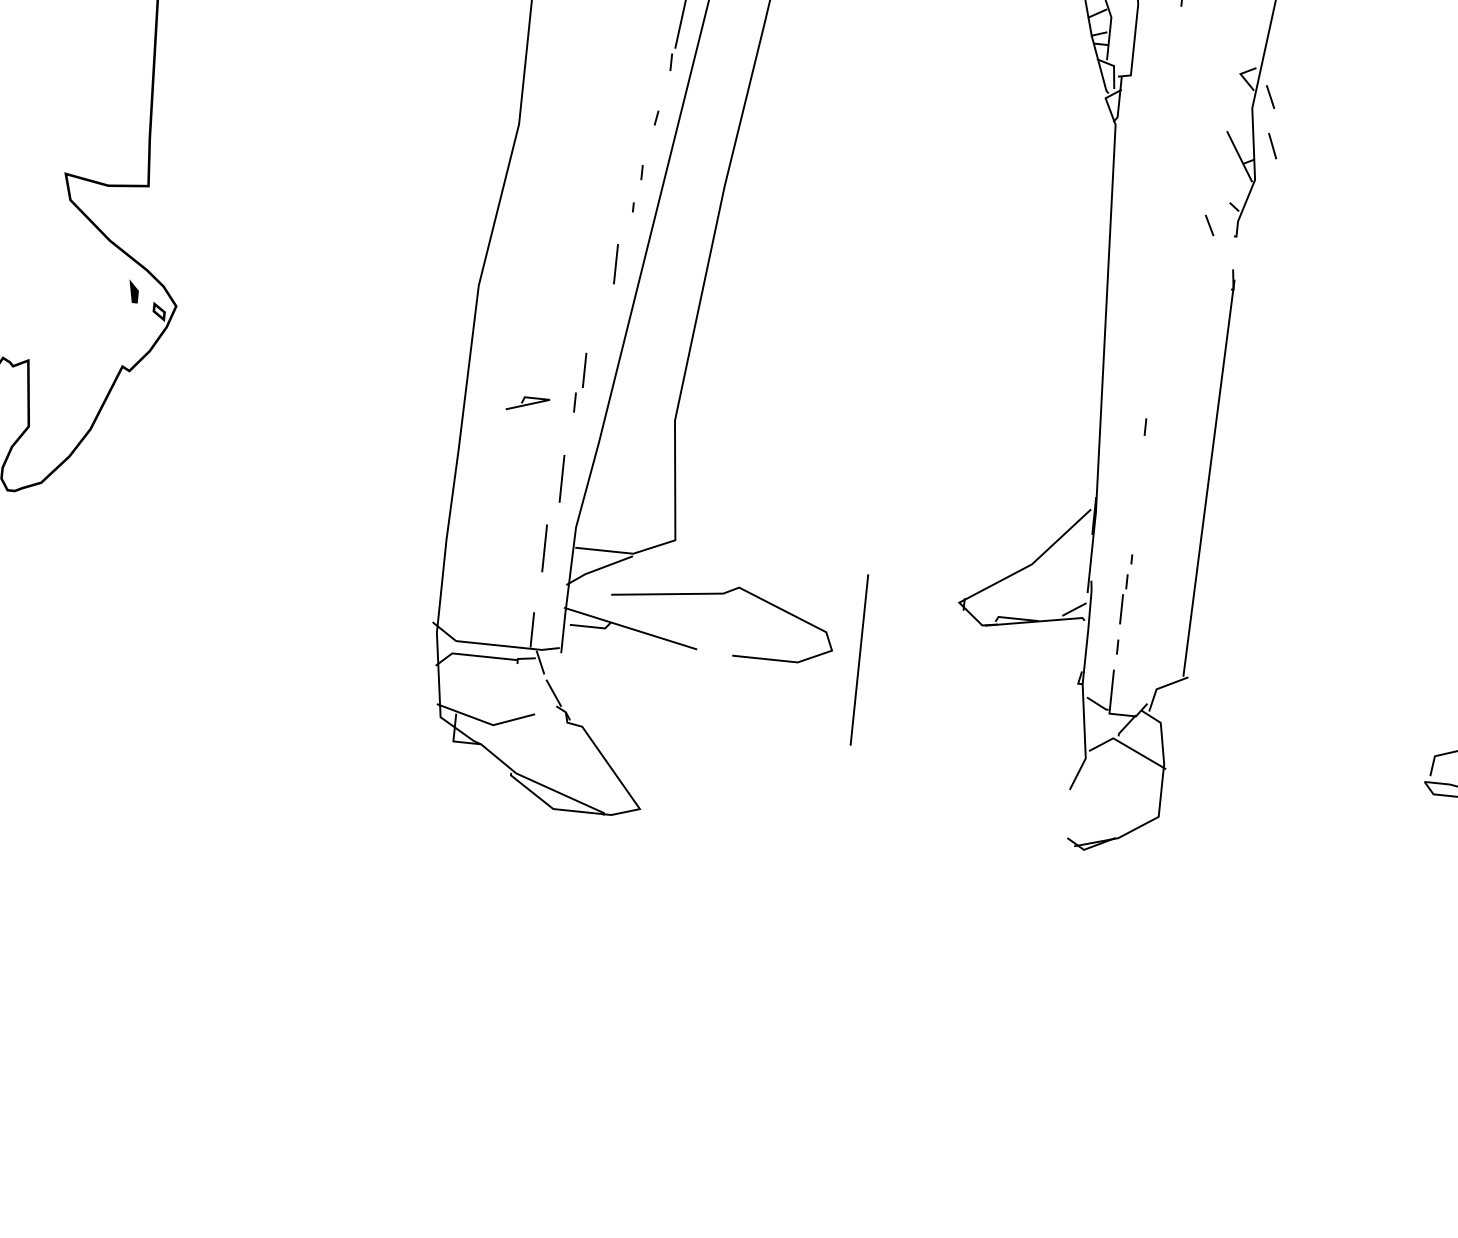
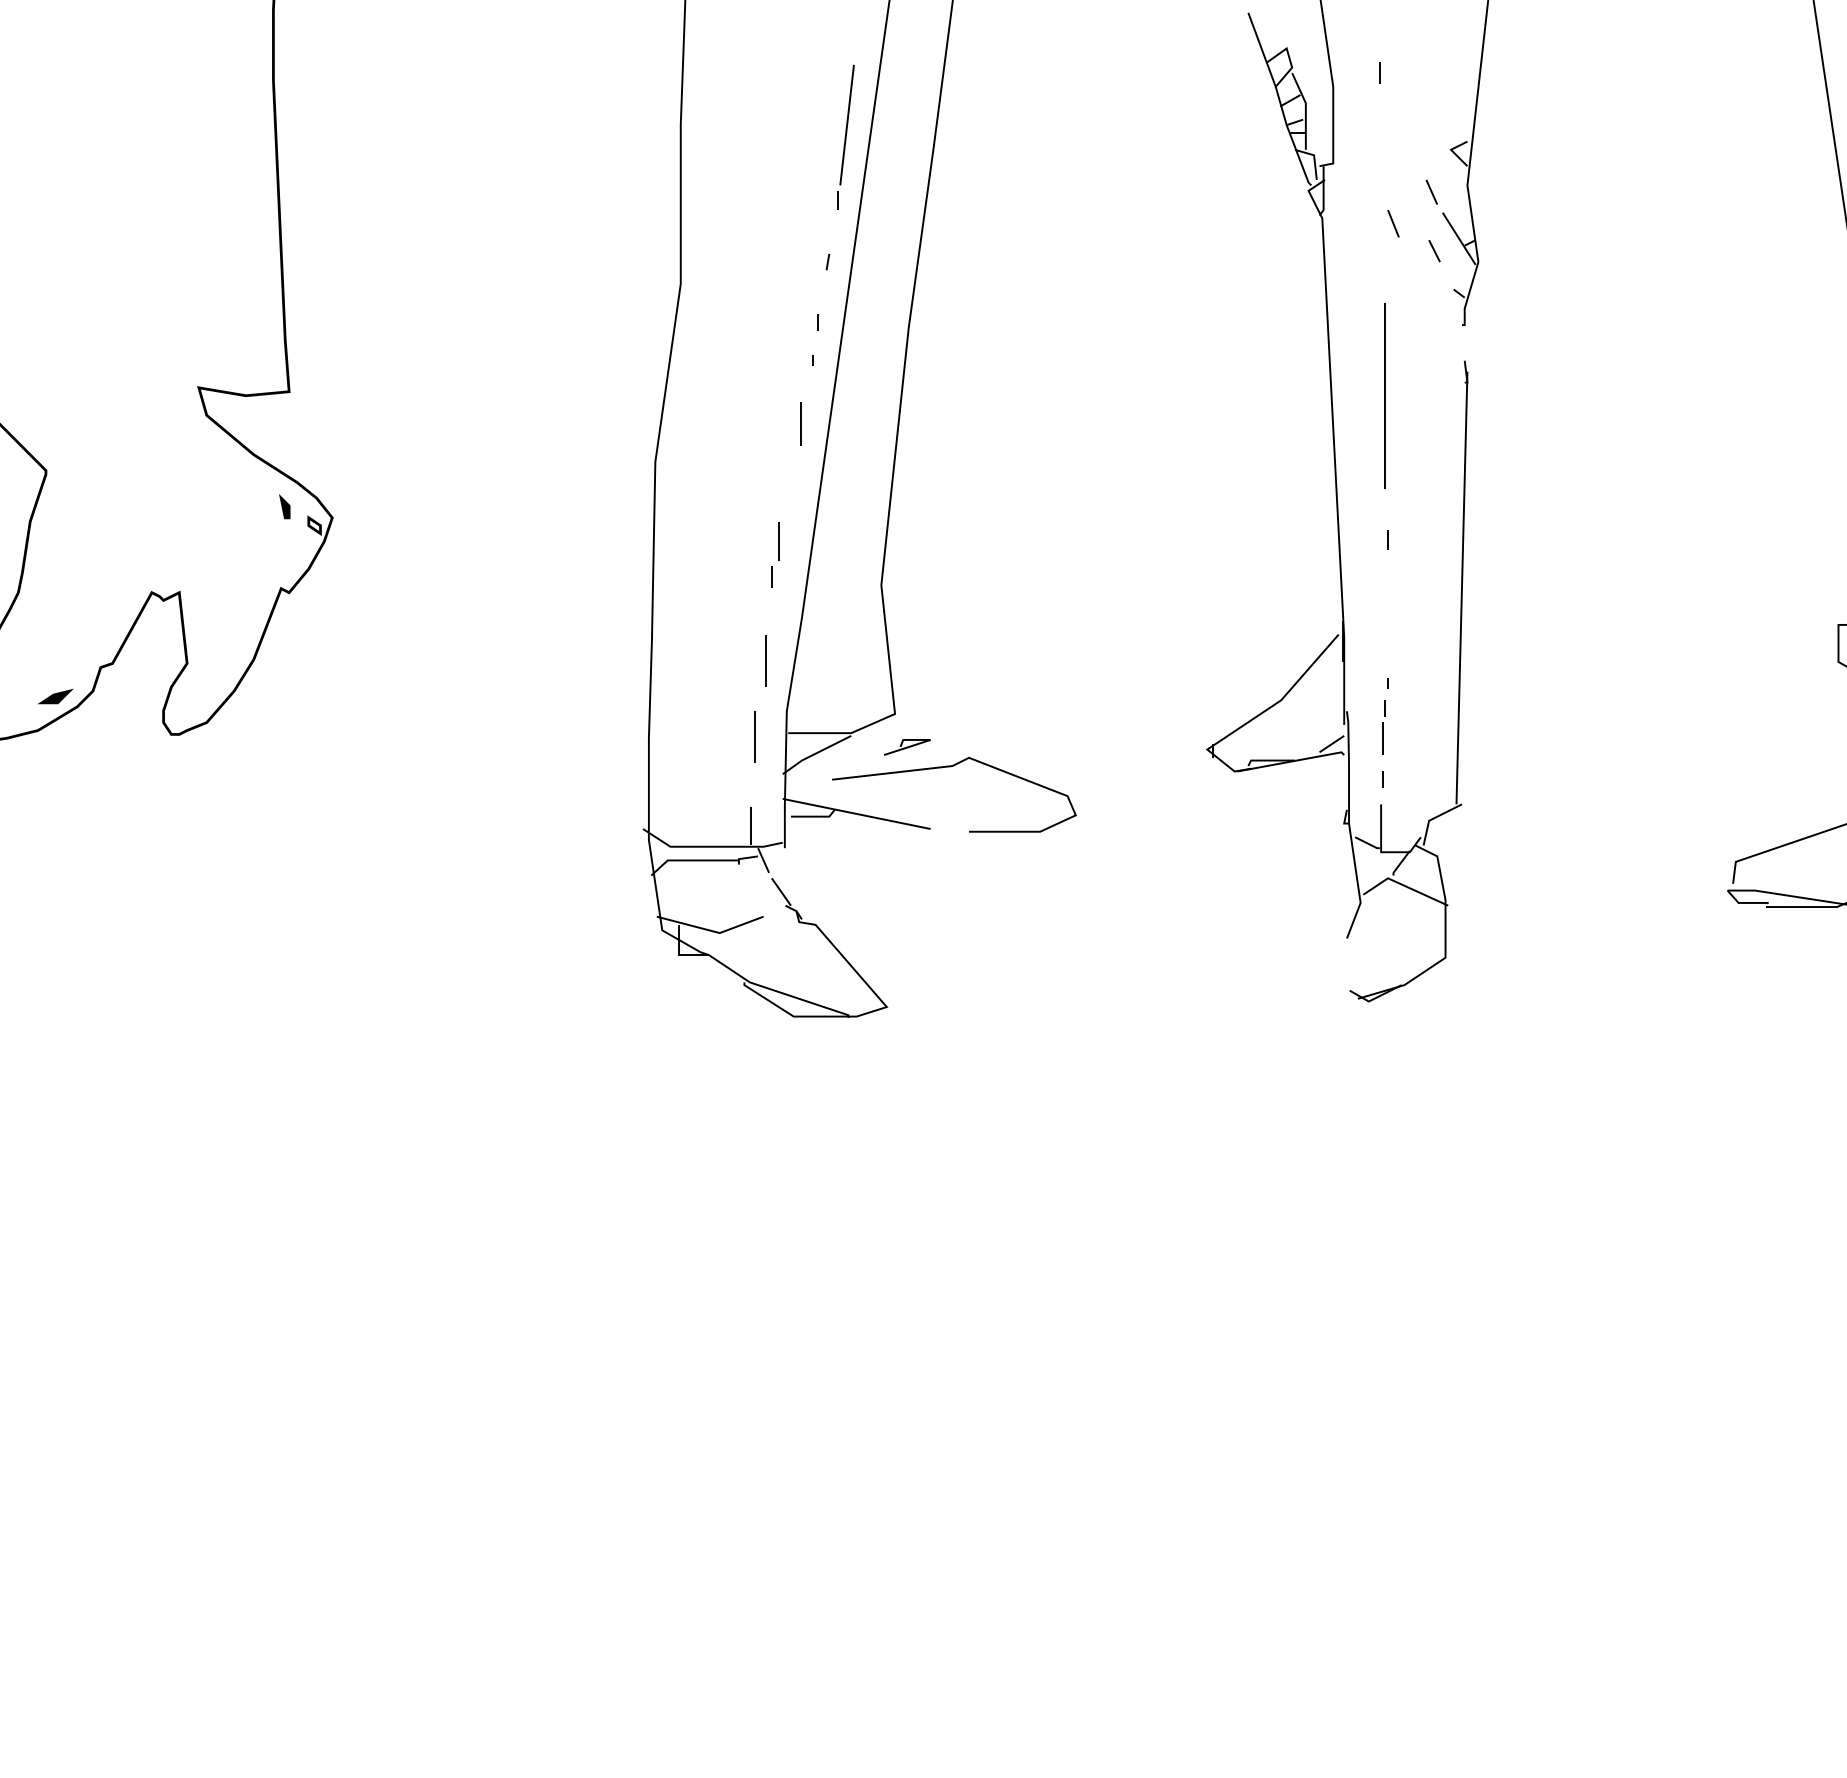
line: (1270, 96) -> (1431, 191), moved
line: (1272, 145) -> (1393, 223), moved
line: (1209, 225) -> (1434, 251), moved
line: (527, 404) -> (907, 747), moved
line: (858, 659) -> (1384, 395), moved

